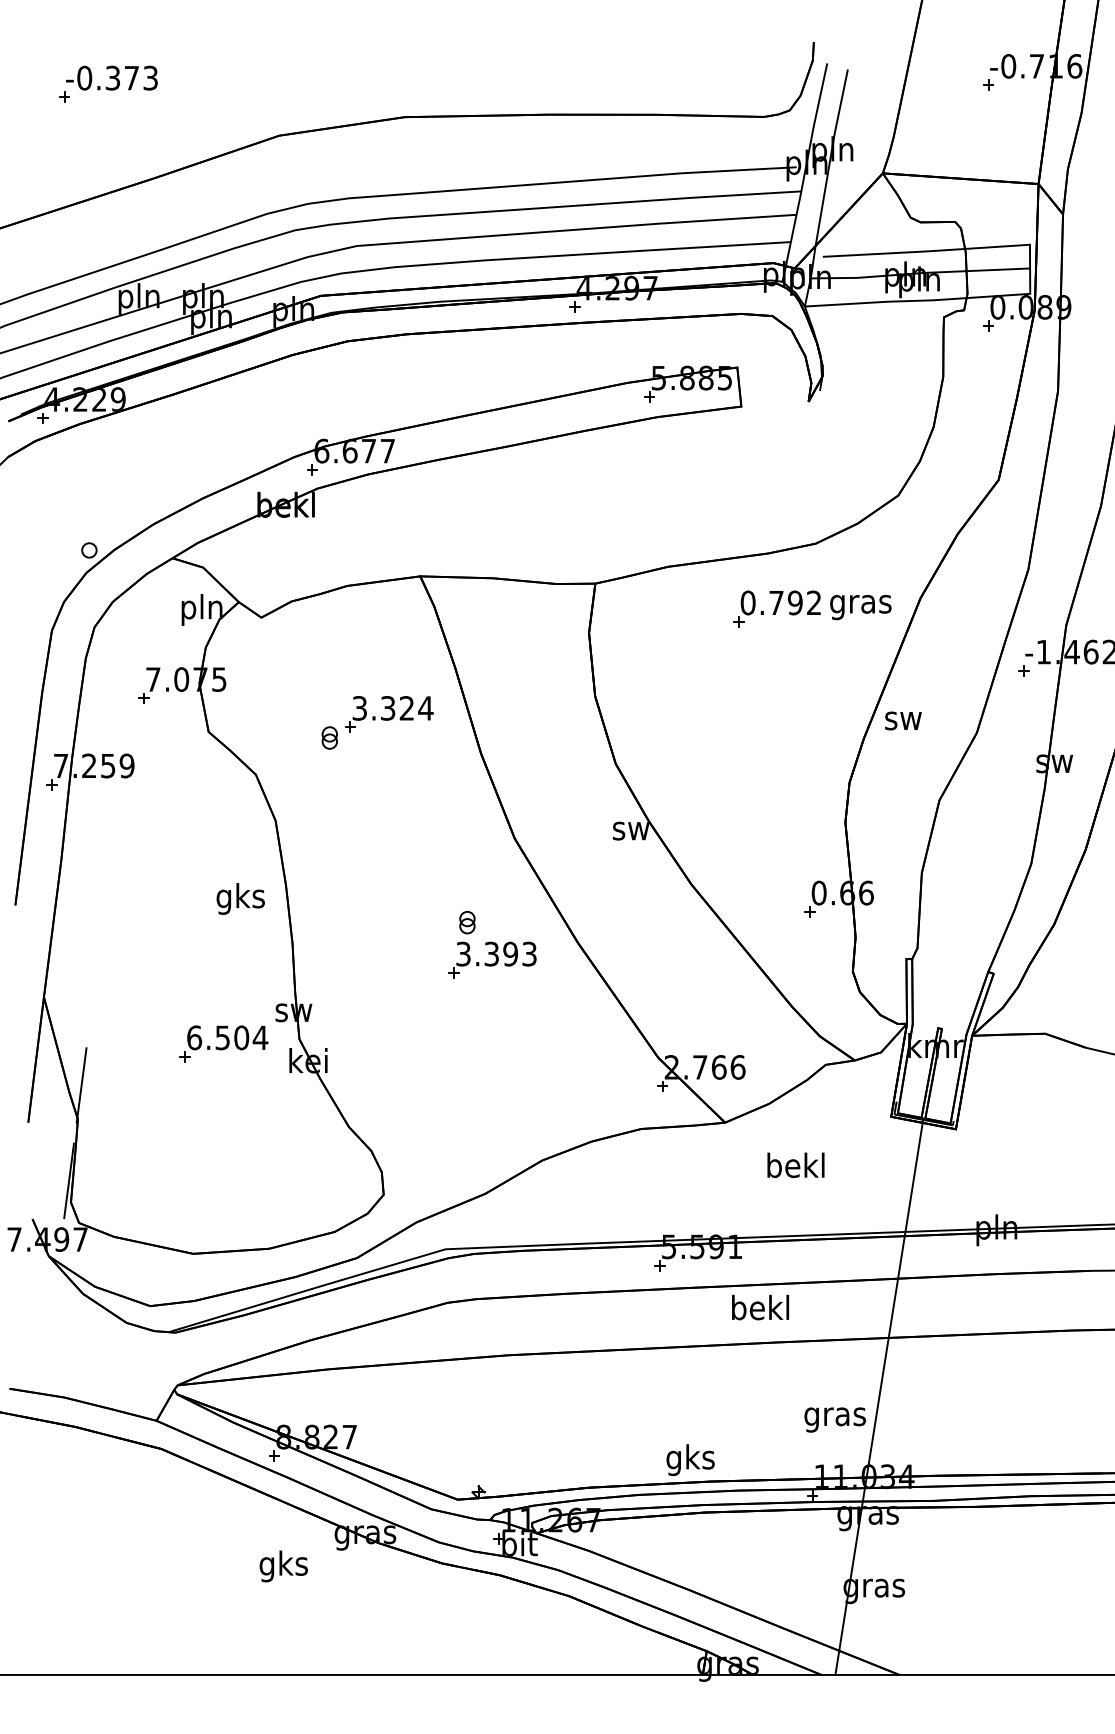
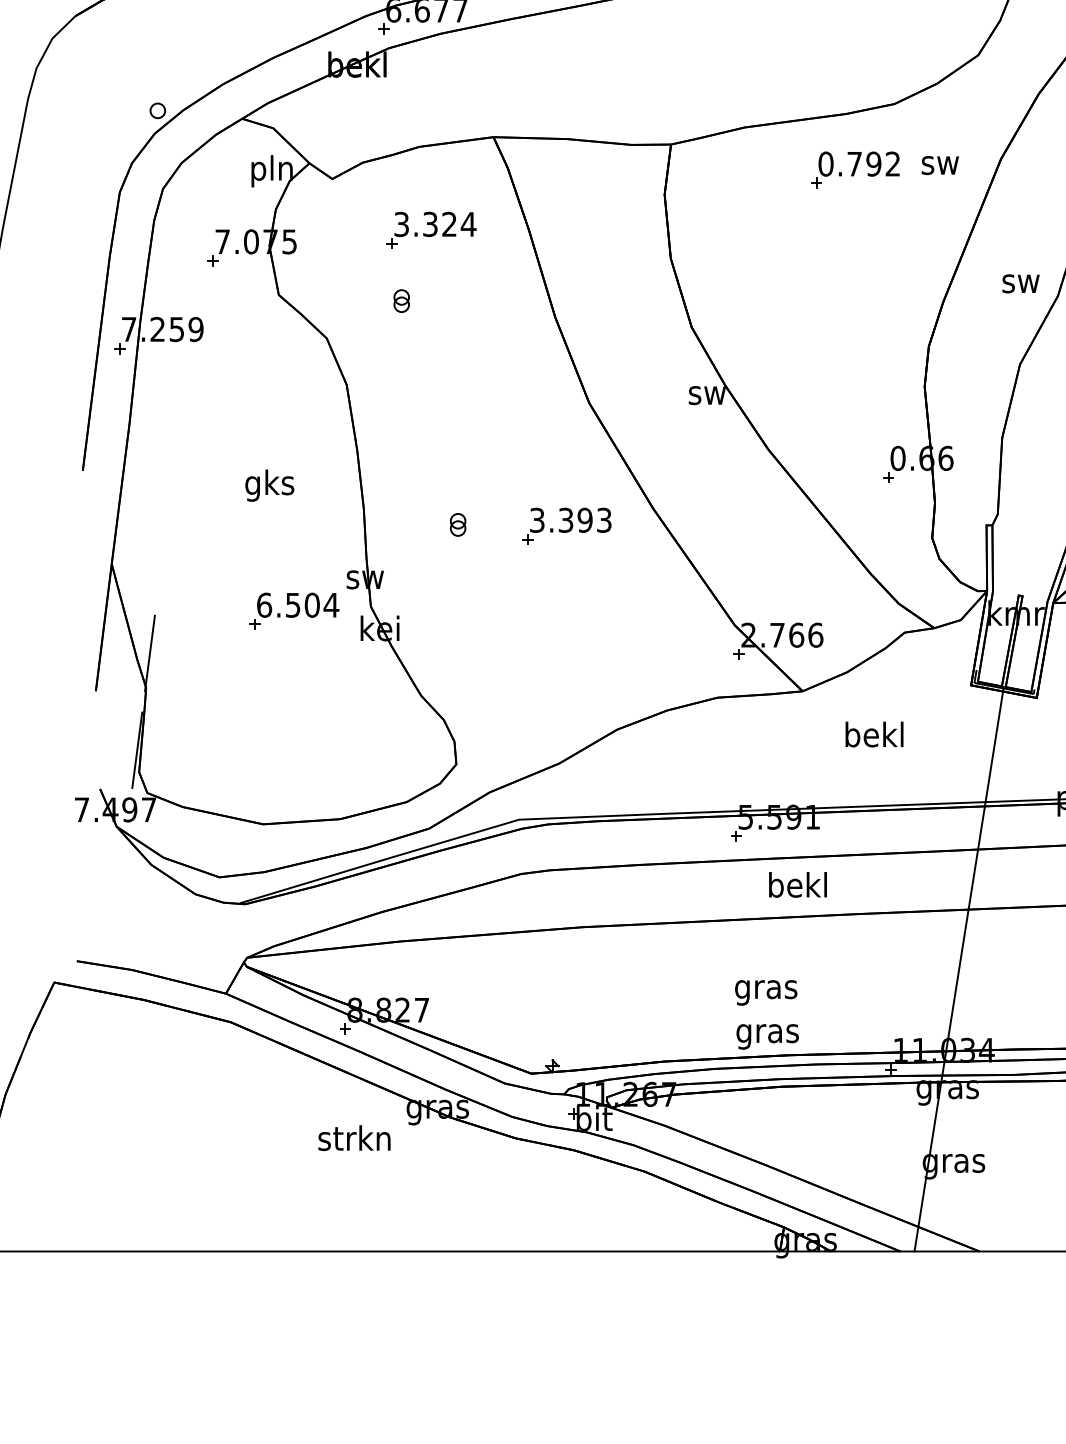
text: (860, 607) -> (939, 168), gras -> sw
part: (389, 714) -> (431, 230), moved
text: (903, 720) -> (1021, 283), moved
text: (240, 898) -> (269, 485), moved
part: (467, 922) -> (458, 524), moved
text: (760, 1307) -> (797, 884), moved
text: (834, 1419) -> (765, 992), moved
text: (690, 1460) -> (767, 1033), gks -> gras
text: (282, 1566) -> (353, 1141), gks -> strkn

